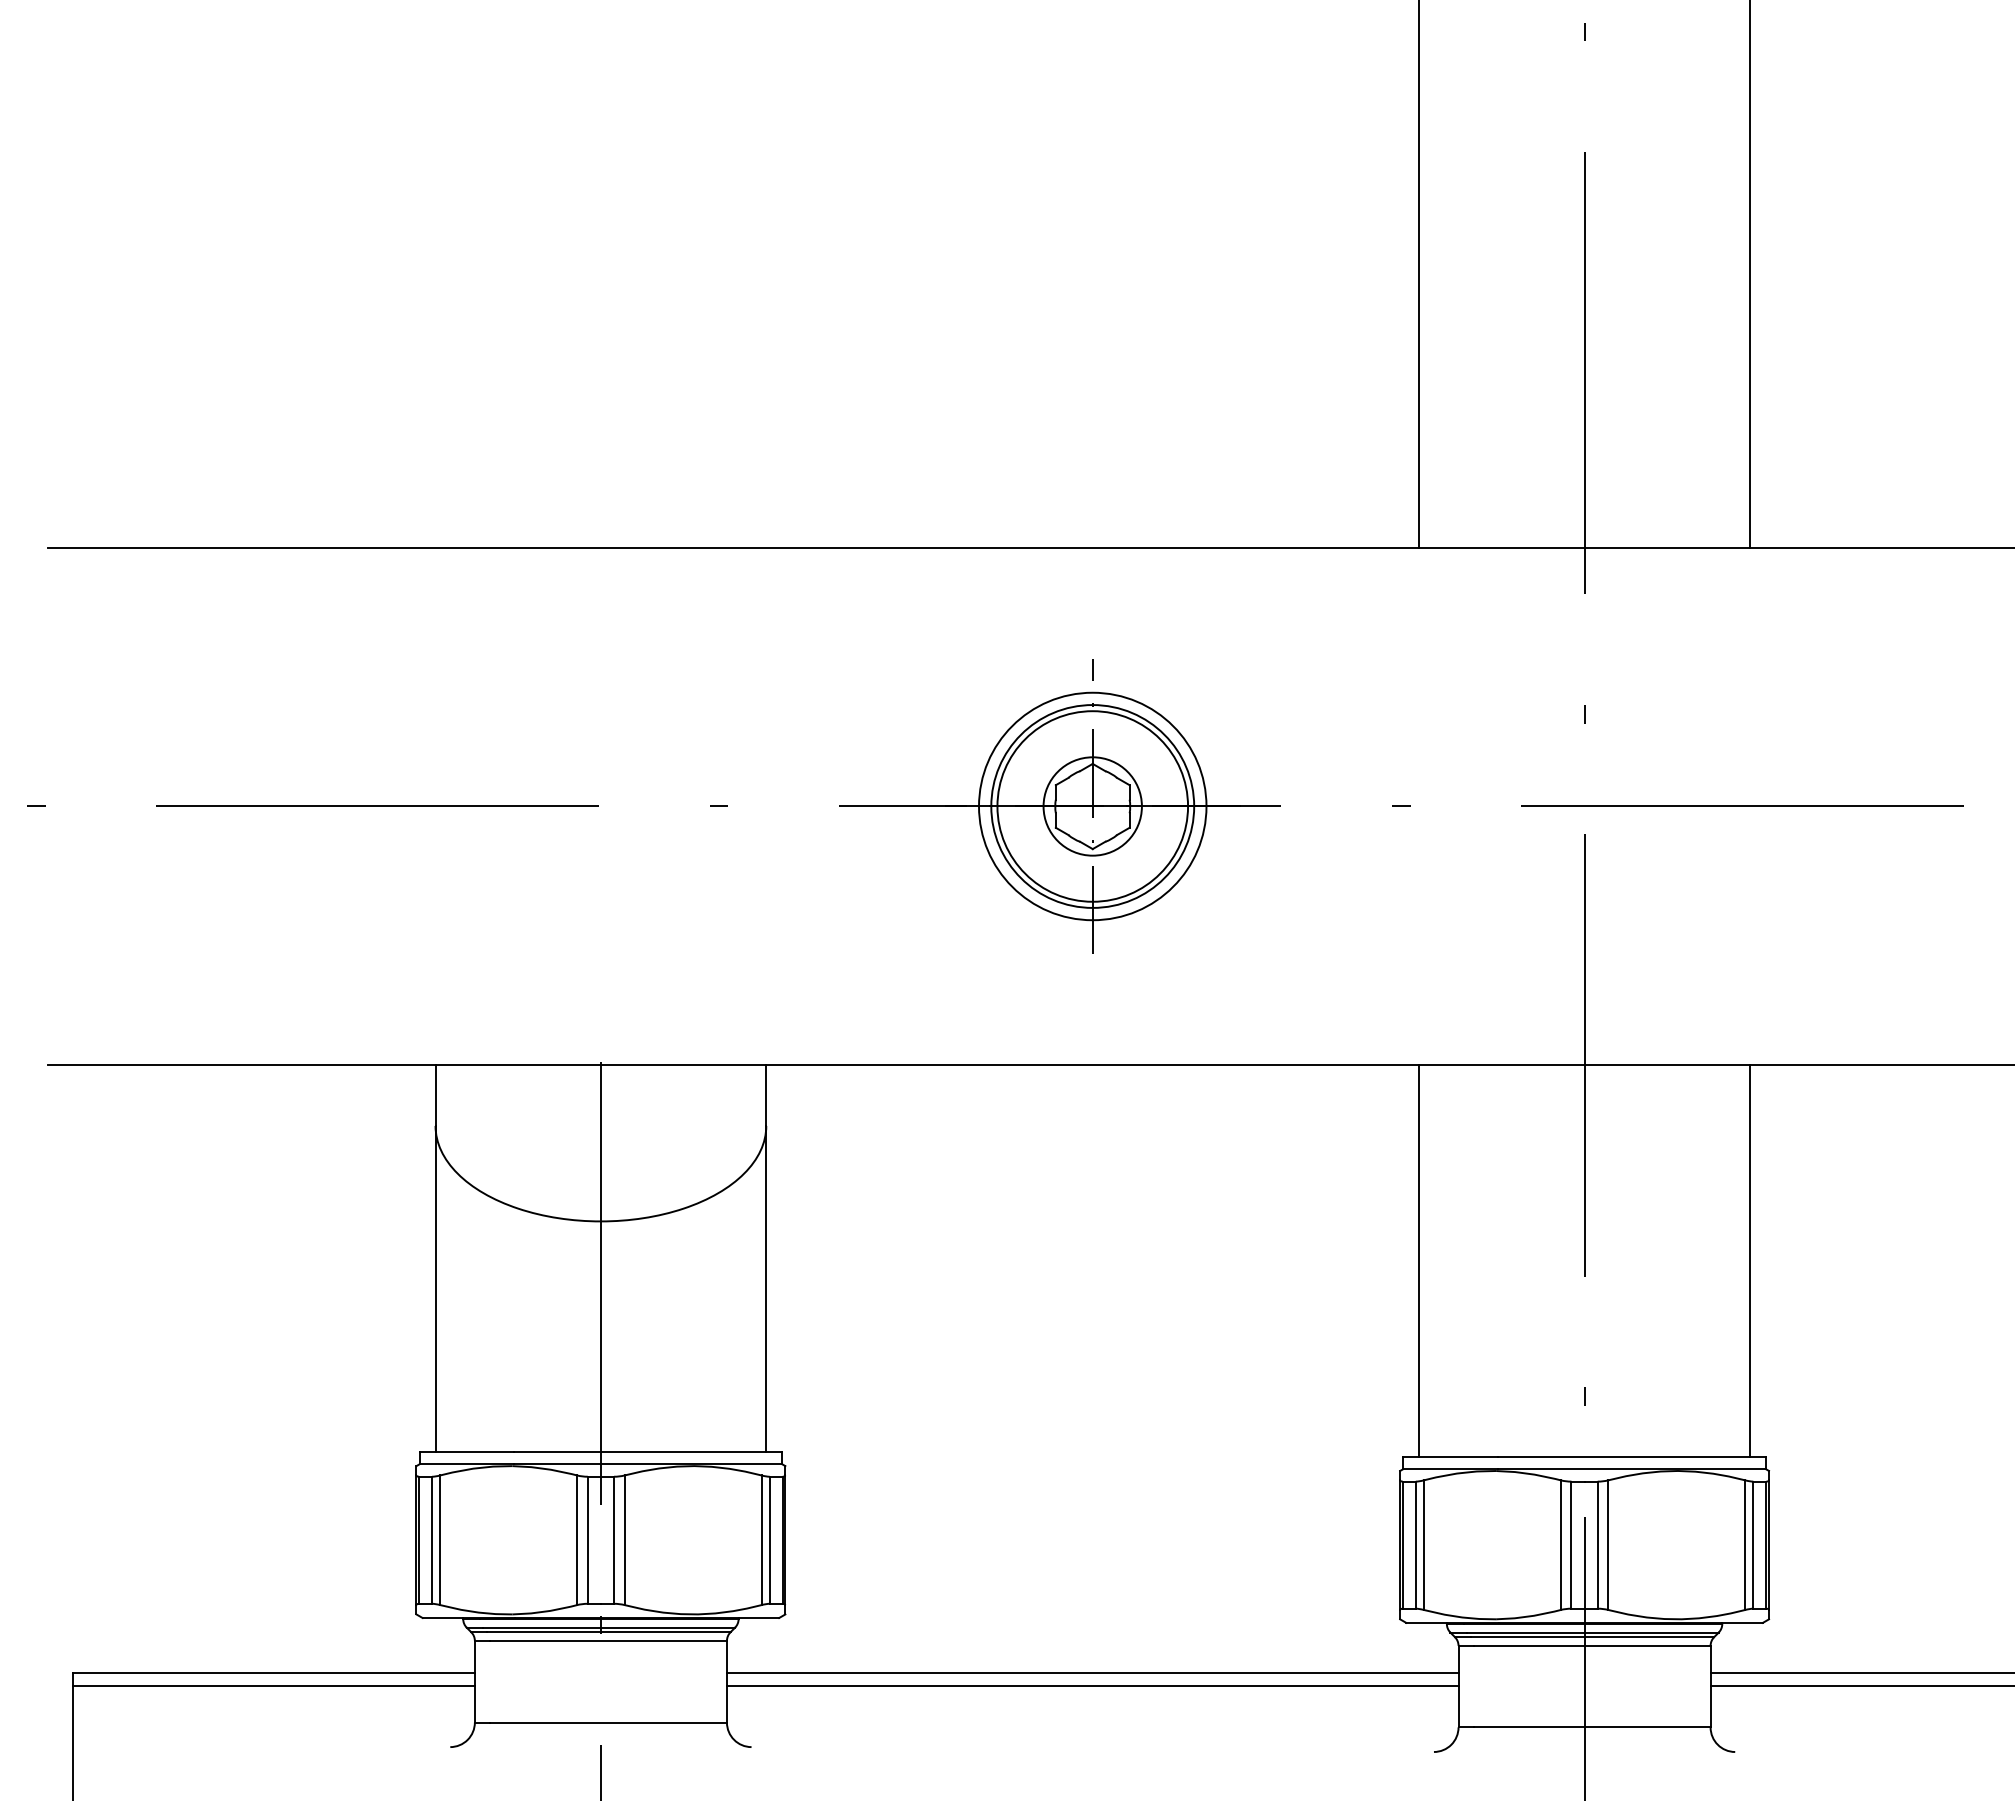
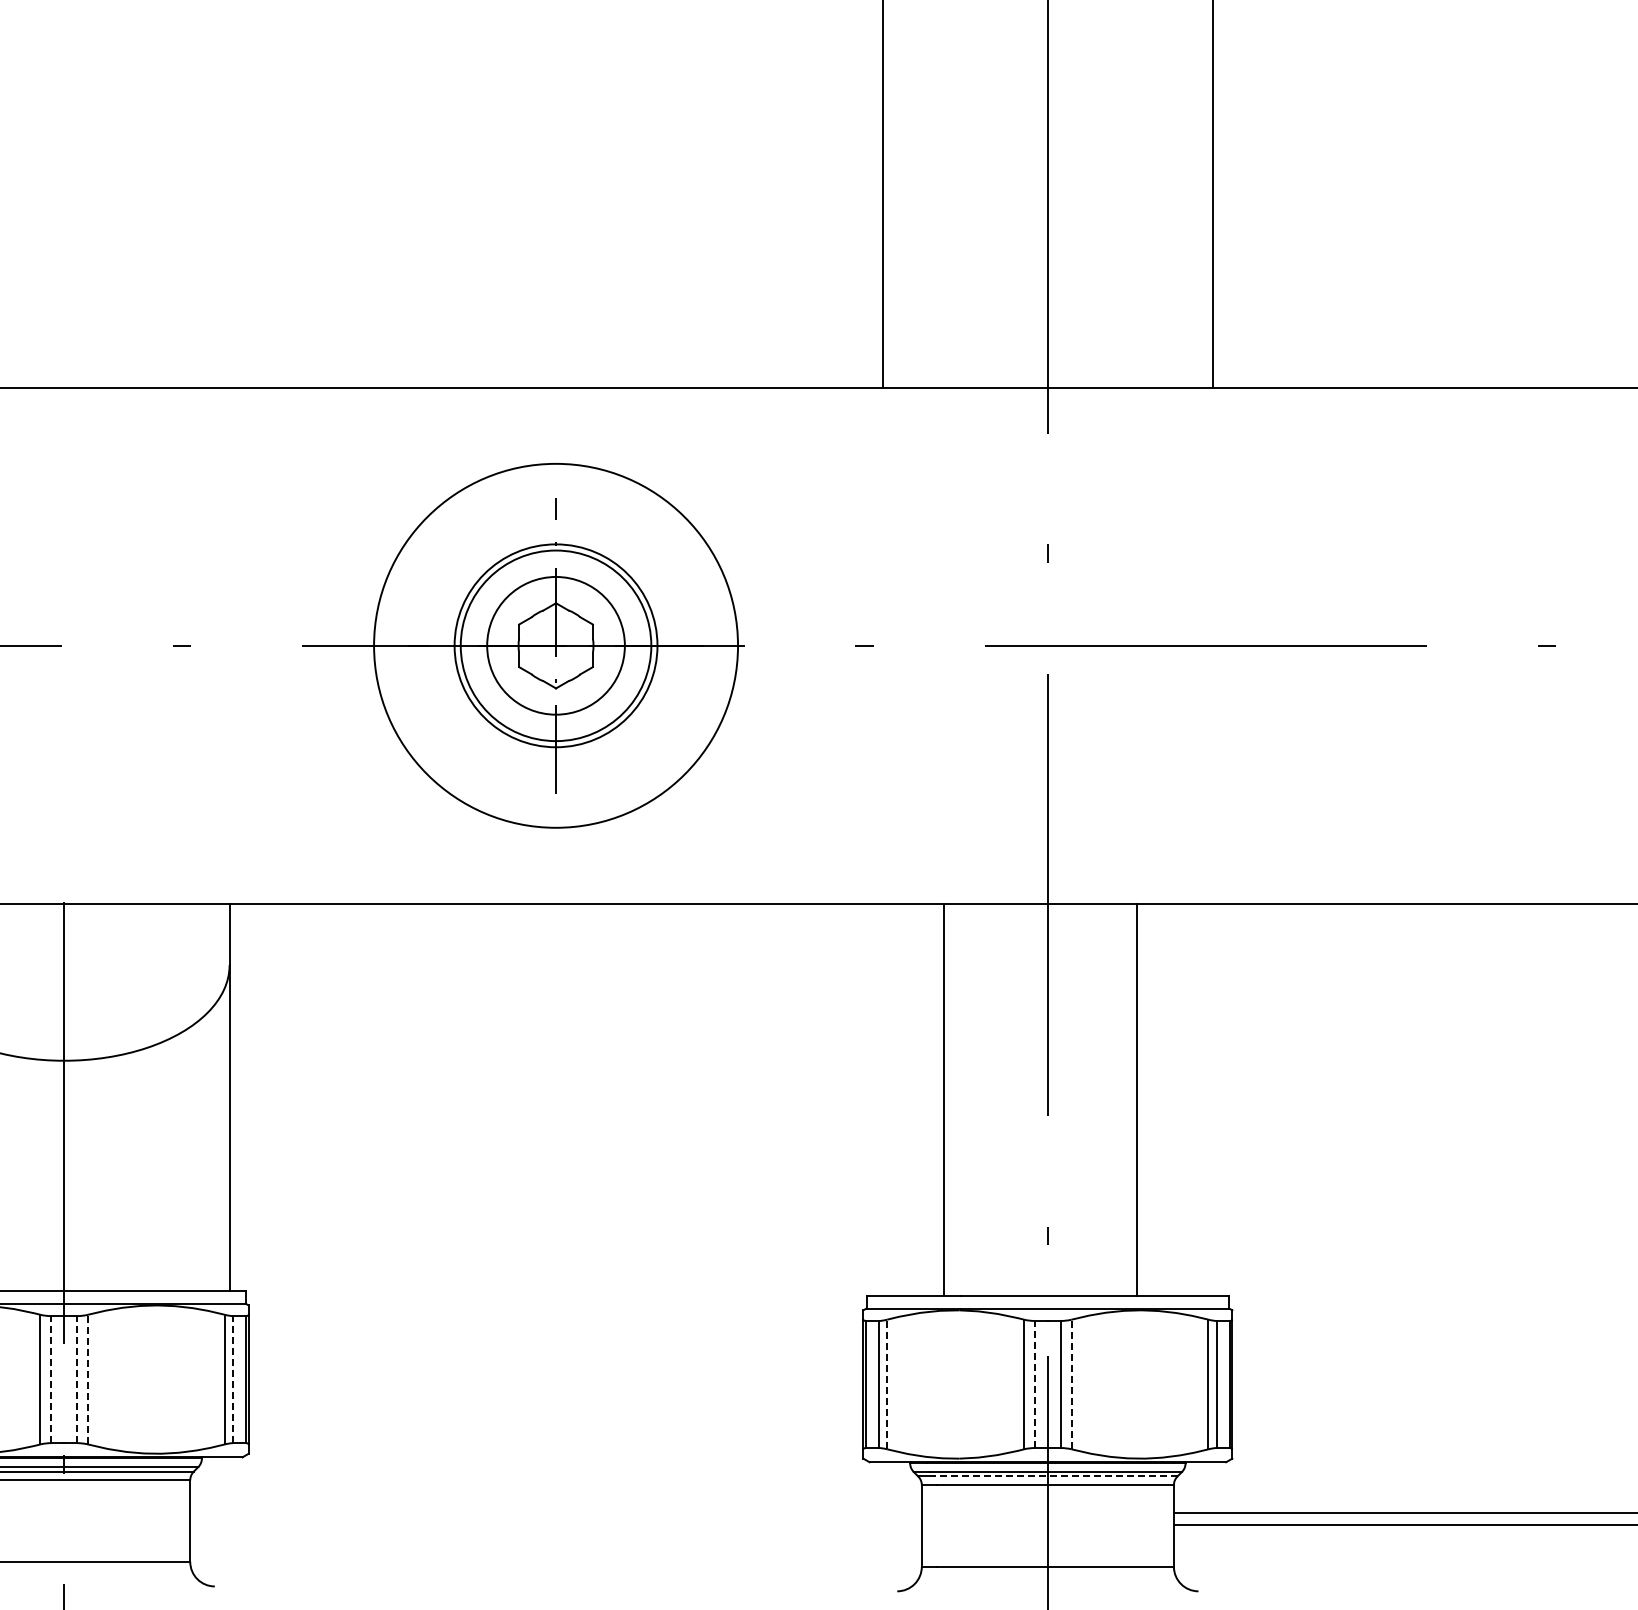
circle: (1092, 806) -> (555, 645), size x1.4
circle: (1092, 806) -> (555, 645), size x1.6
line: (1419, 1260) -> (943, 1099), moved
line: (1749, 1260) -> (1136, 1099), moved
line: (587, 1540) -> (50, 1379), solid -> dashed
line: (614, 1540) -> (77, 1379), solid -> dashed
line: (624, 1540) -> (87, 1379), solid -> dashed
line: (769, 1540) -> (232, 1379), solid -> dashed
line: (1423, 1545) -> (886, 1384), solid -> dashed
line: (1571, 1545) -> (1034, 1384), solid -> dashed
line: (1608, 1545) -> (1071, 1384), solid -> dashed
line: (1592, 1637) -> (1055, 1476), solid -> dashed
line: (1092, 1673) -> (555, 1512), removed
line: (1092, 1685) -> (555, 1524), removed

